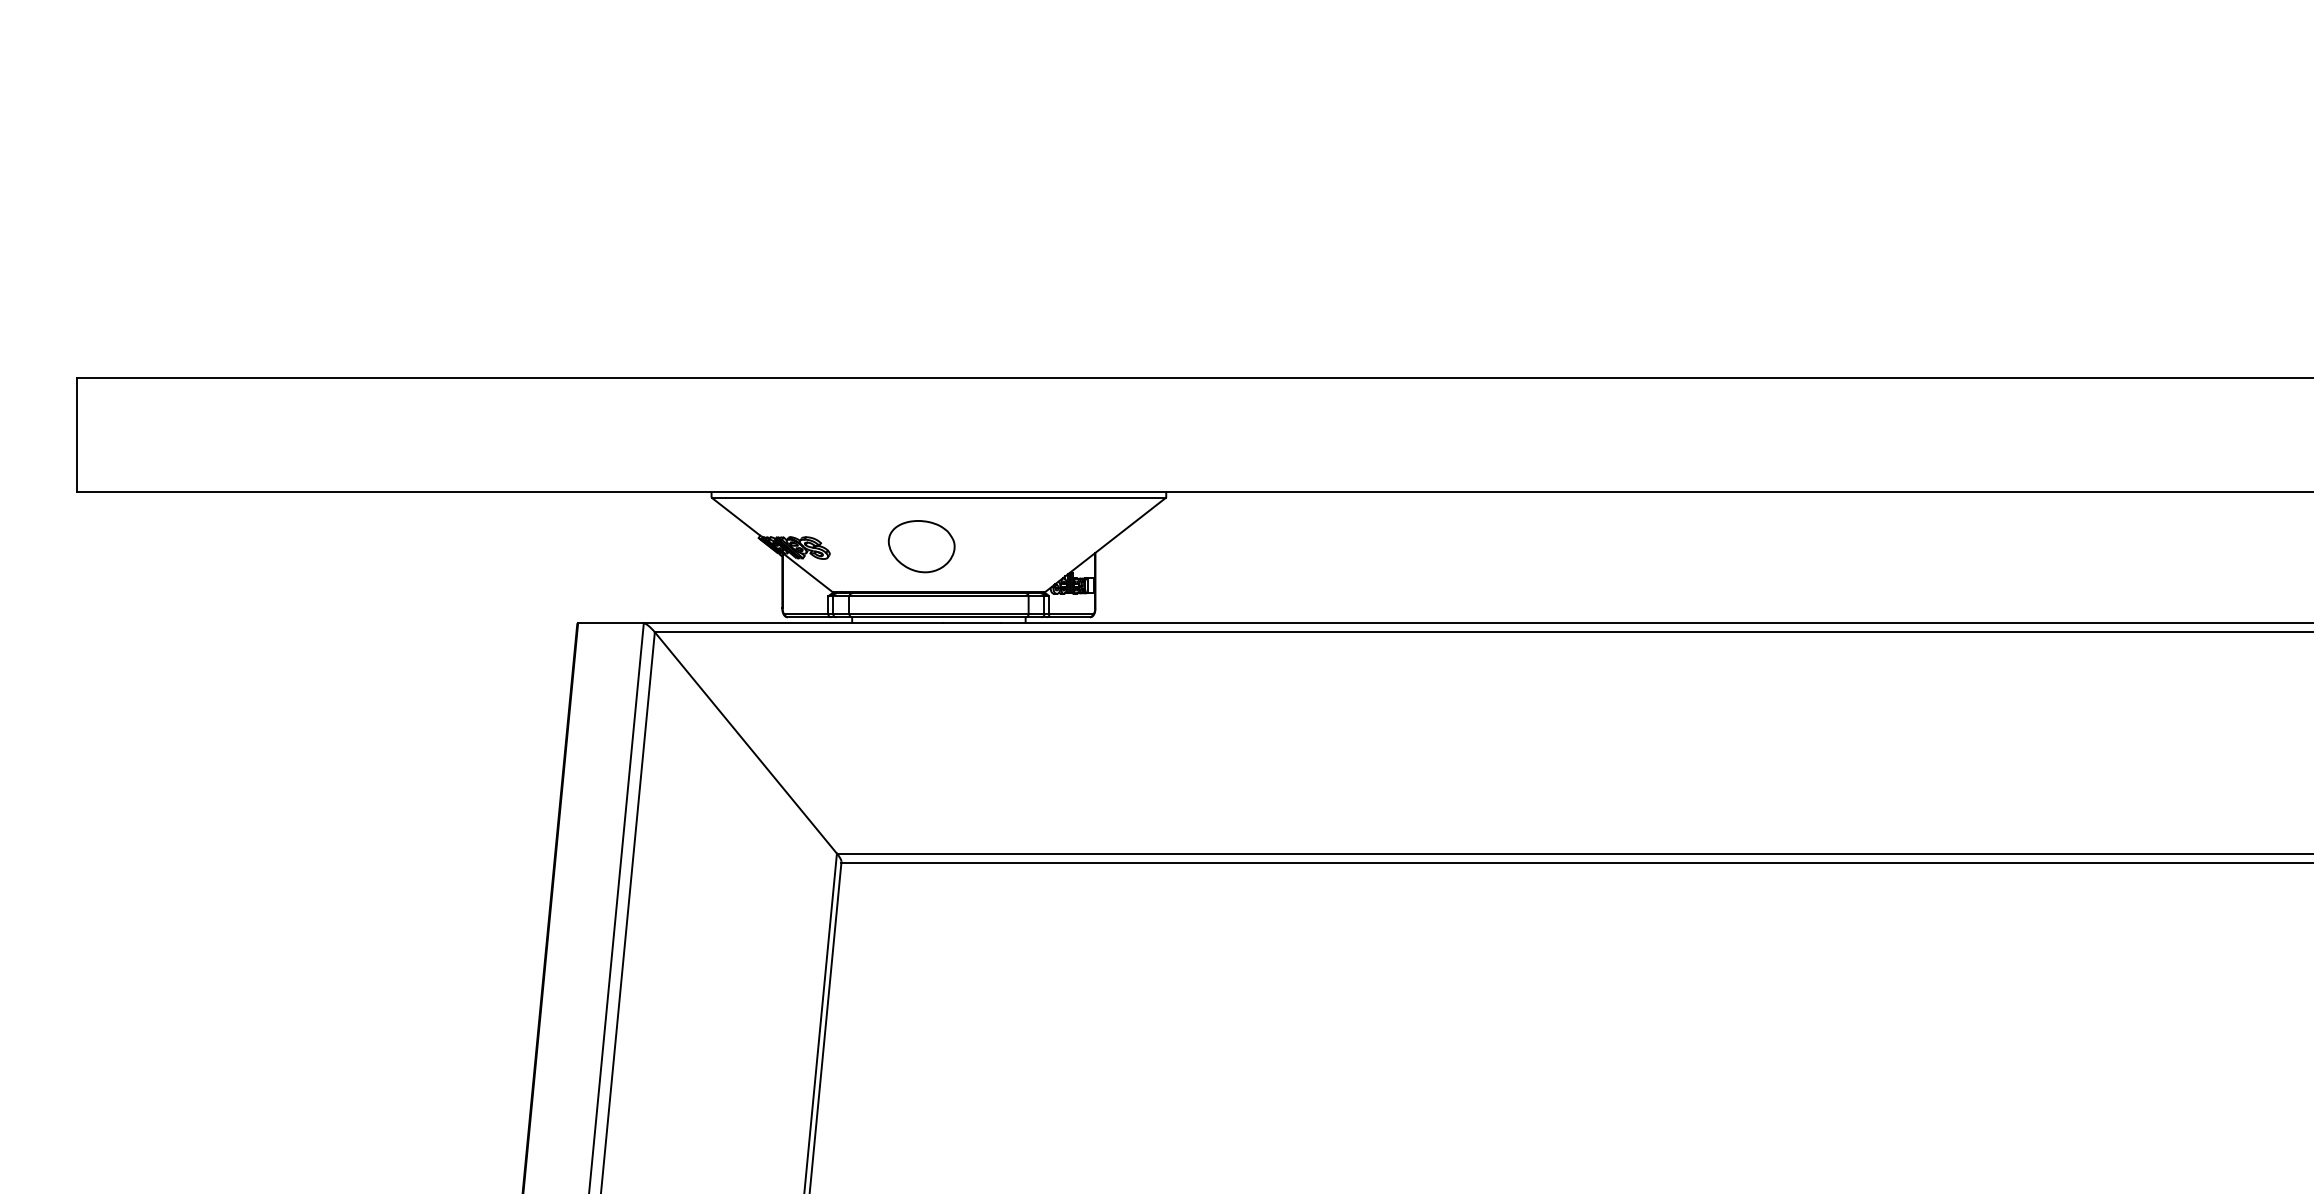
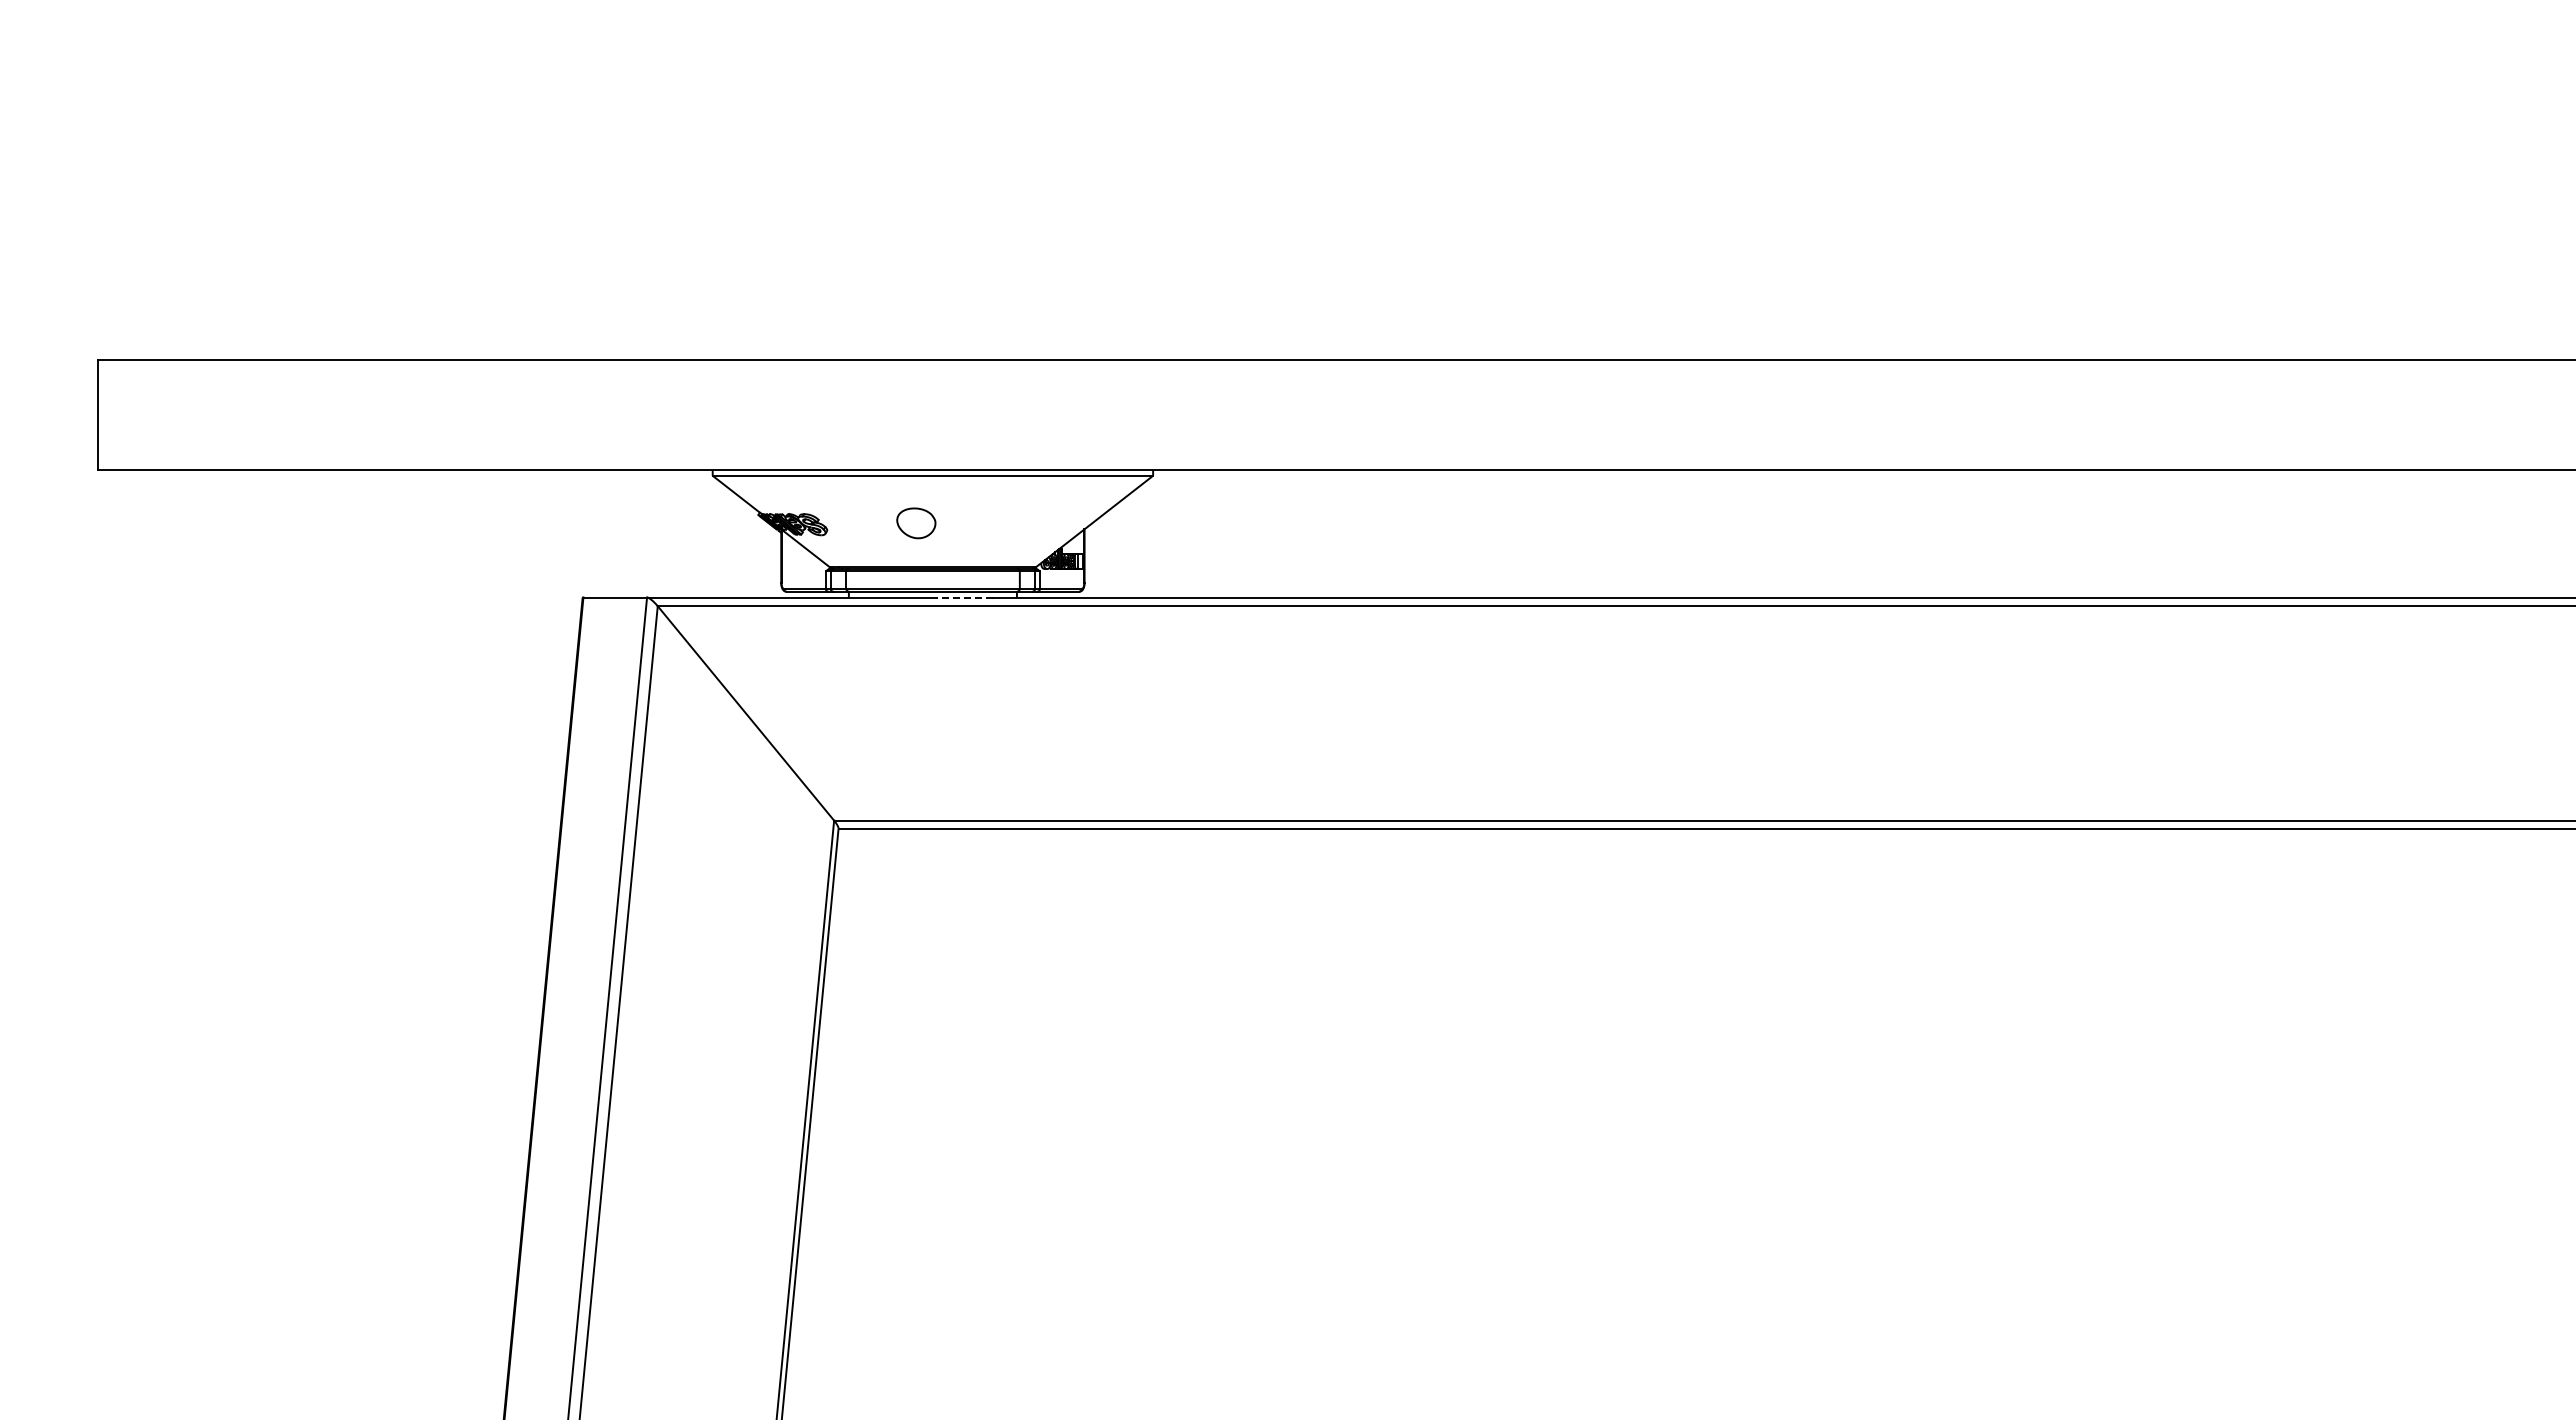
part: (921, 546) -> (916, 523), size x0.6
line: (971, 623) -> (964, 597), solid -> dashed

